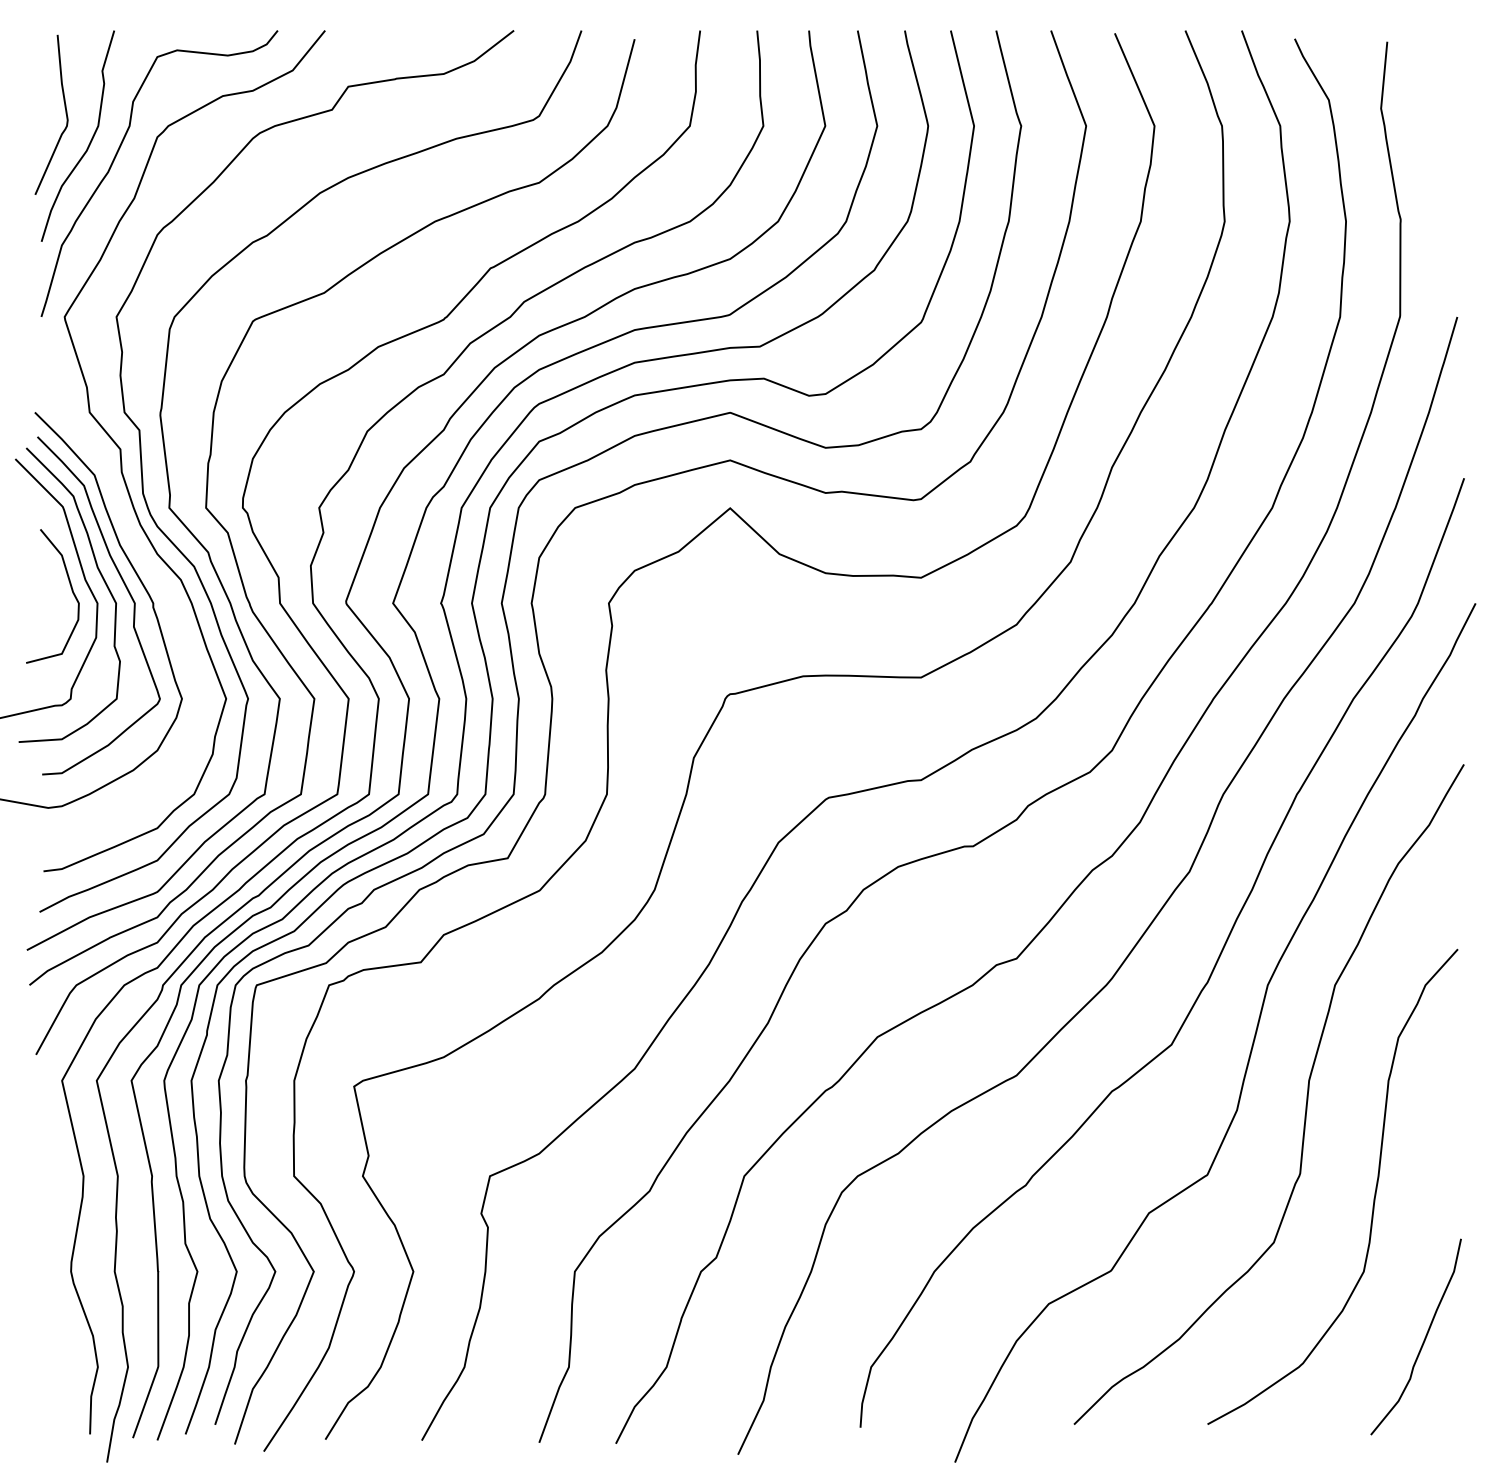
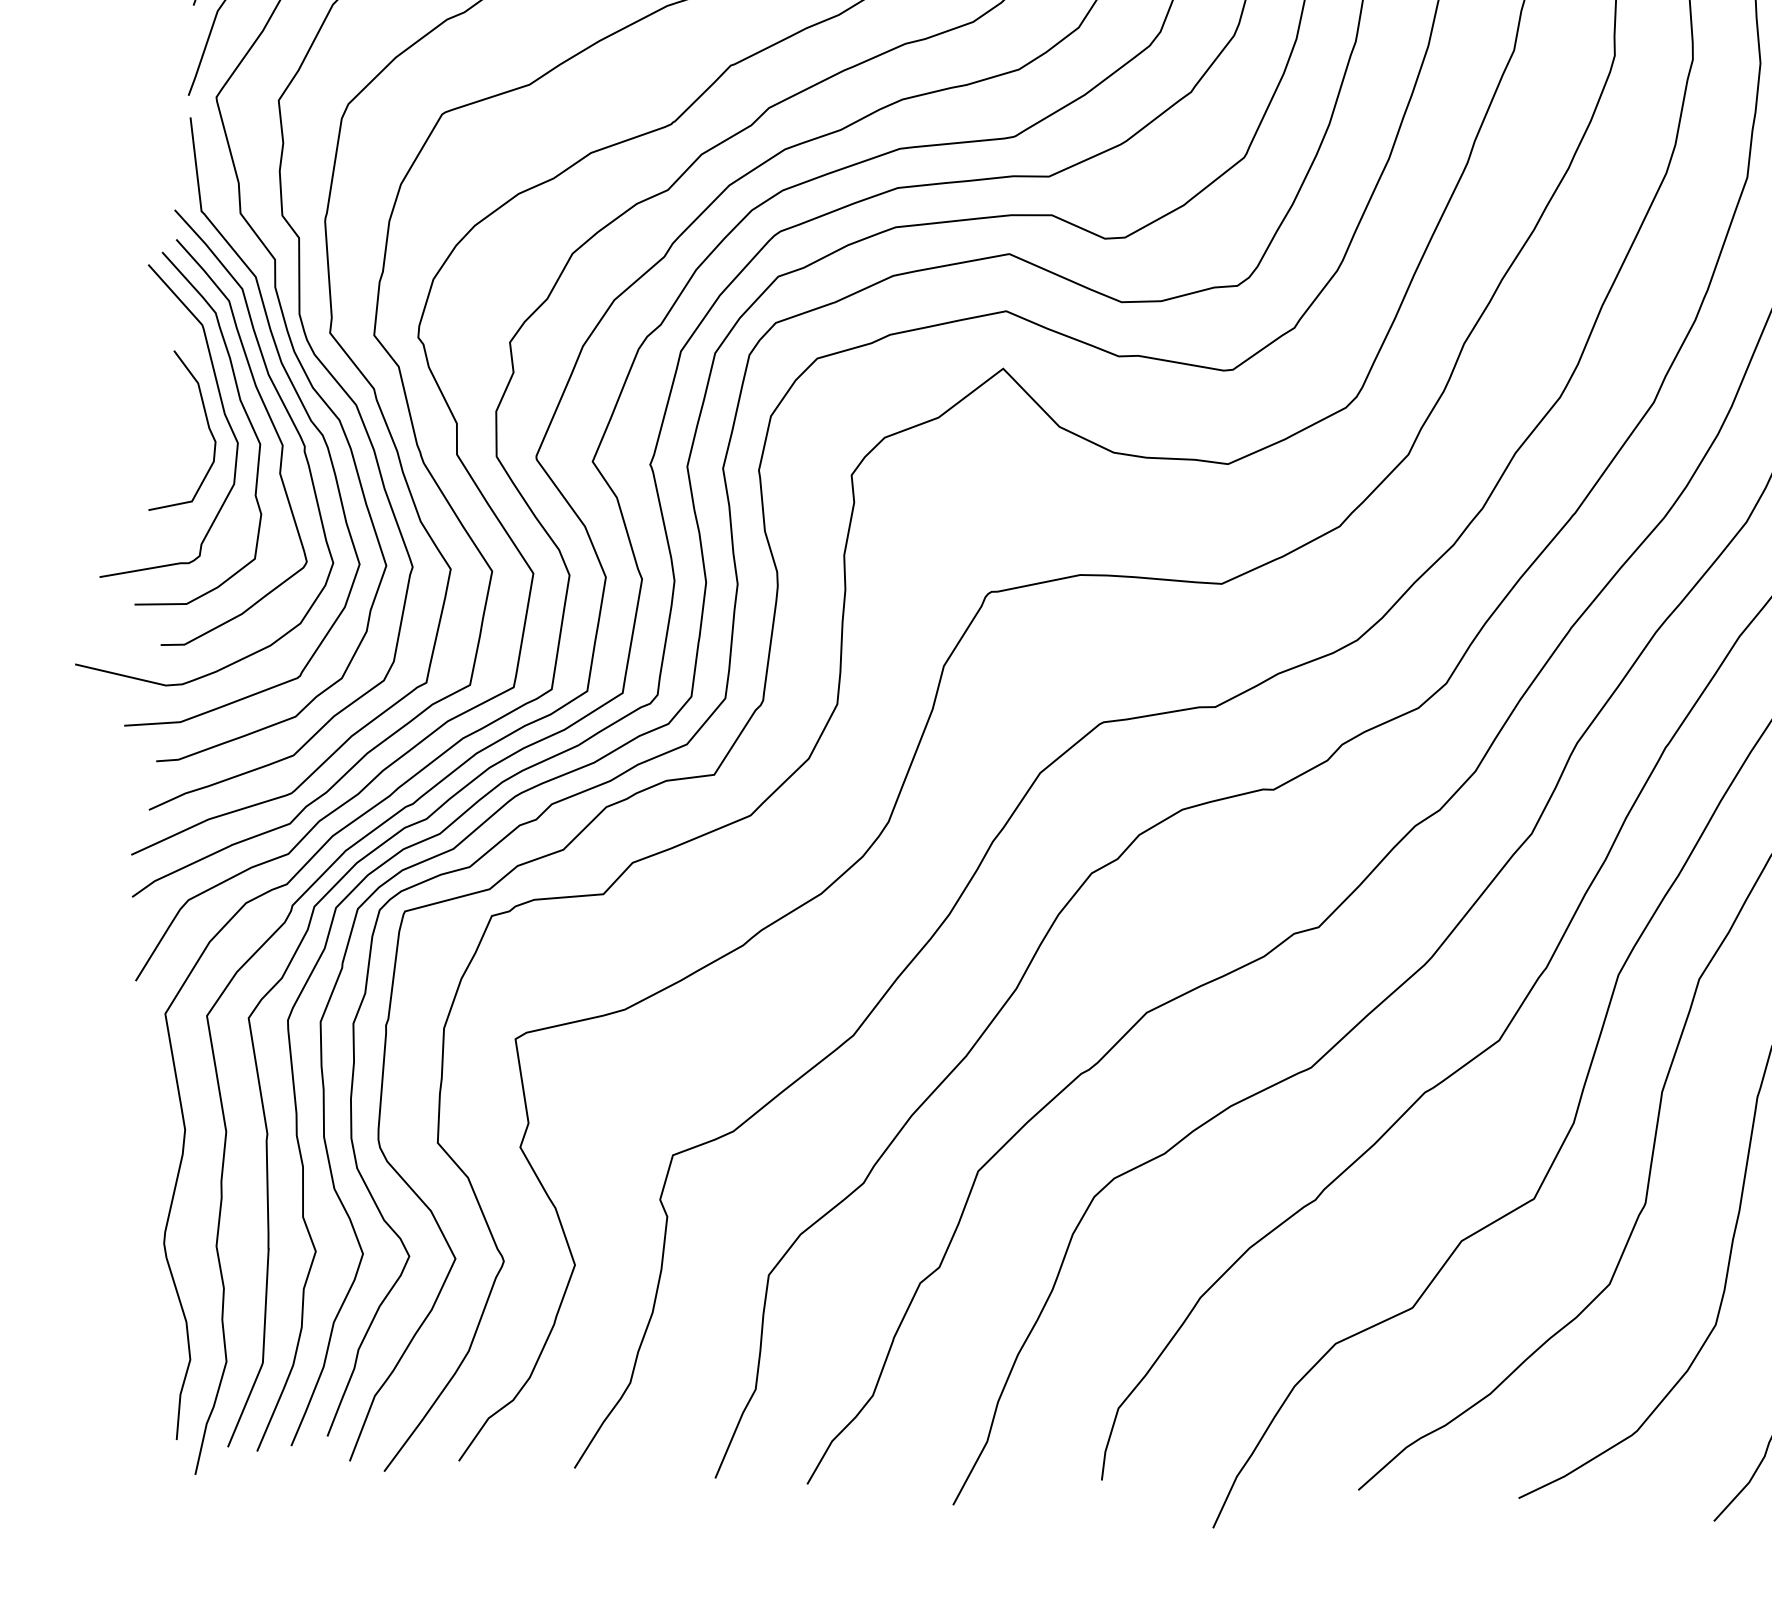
curve: (145, 563) -> (297, 398), added

